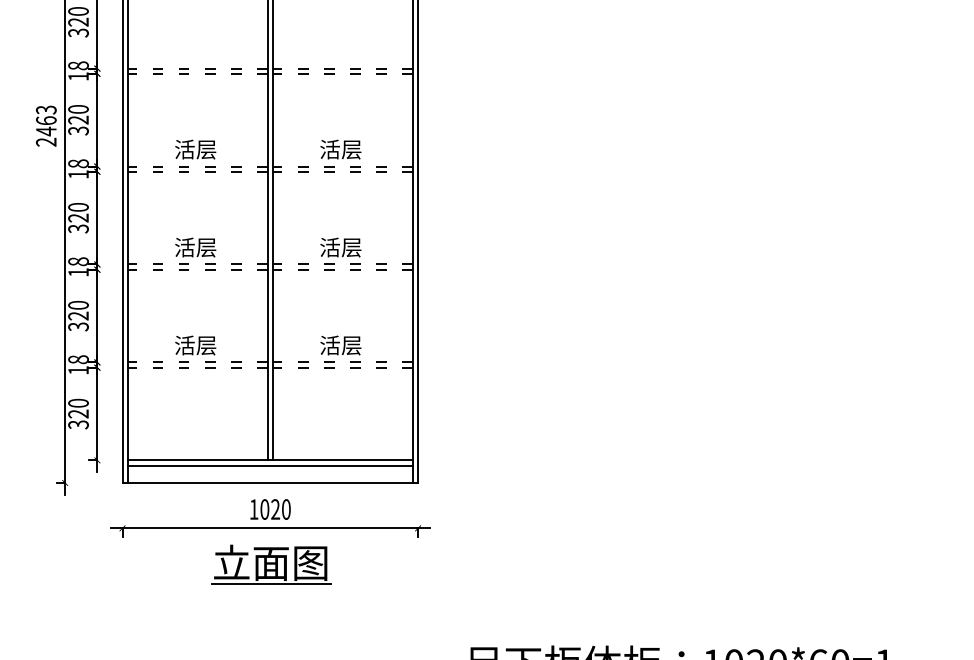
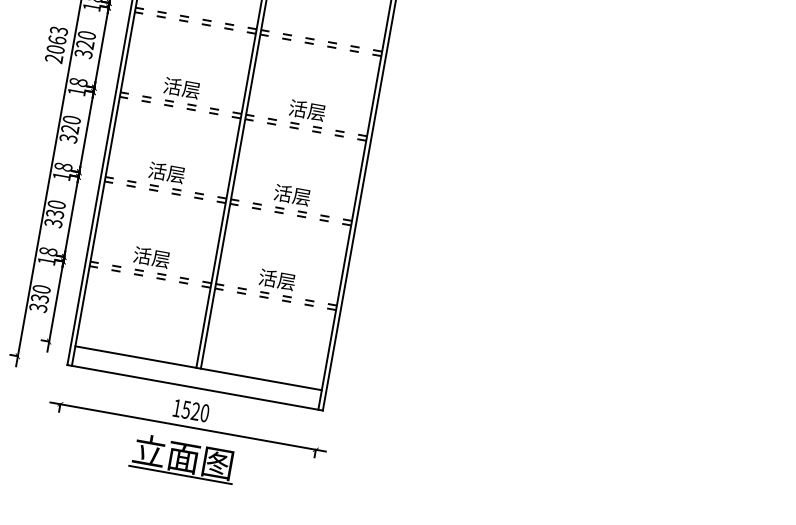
text: (45, 131) -> (54, 49), 2463 -> 2063
text: (78, 315) -> (55, 213), 320 -> 330
text: (78, 413) -> (40, 298), 320 -> 330
line: (269, 465) -> (197, 372), removed
text: (264, 509) -> (186, 409), 1020 -> 1520

